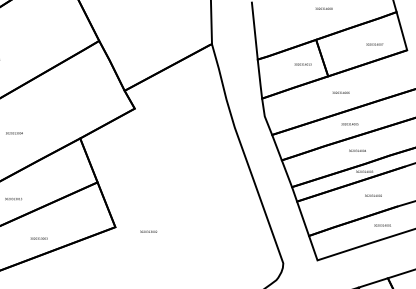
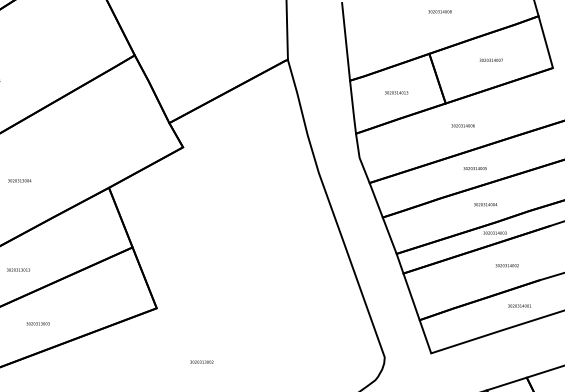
text: (374, 44) -> (490, 60), moved
text: (302, 64) -> (395, 92), moved
text: (148, 231) -> (201, 361), moved
text: (38, 238) -> (37, 323), moved

